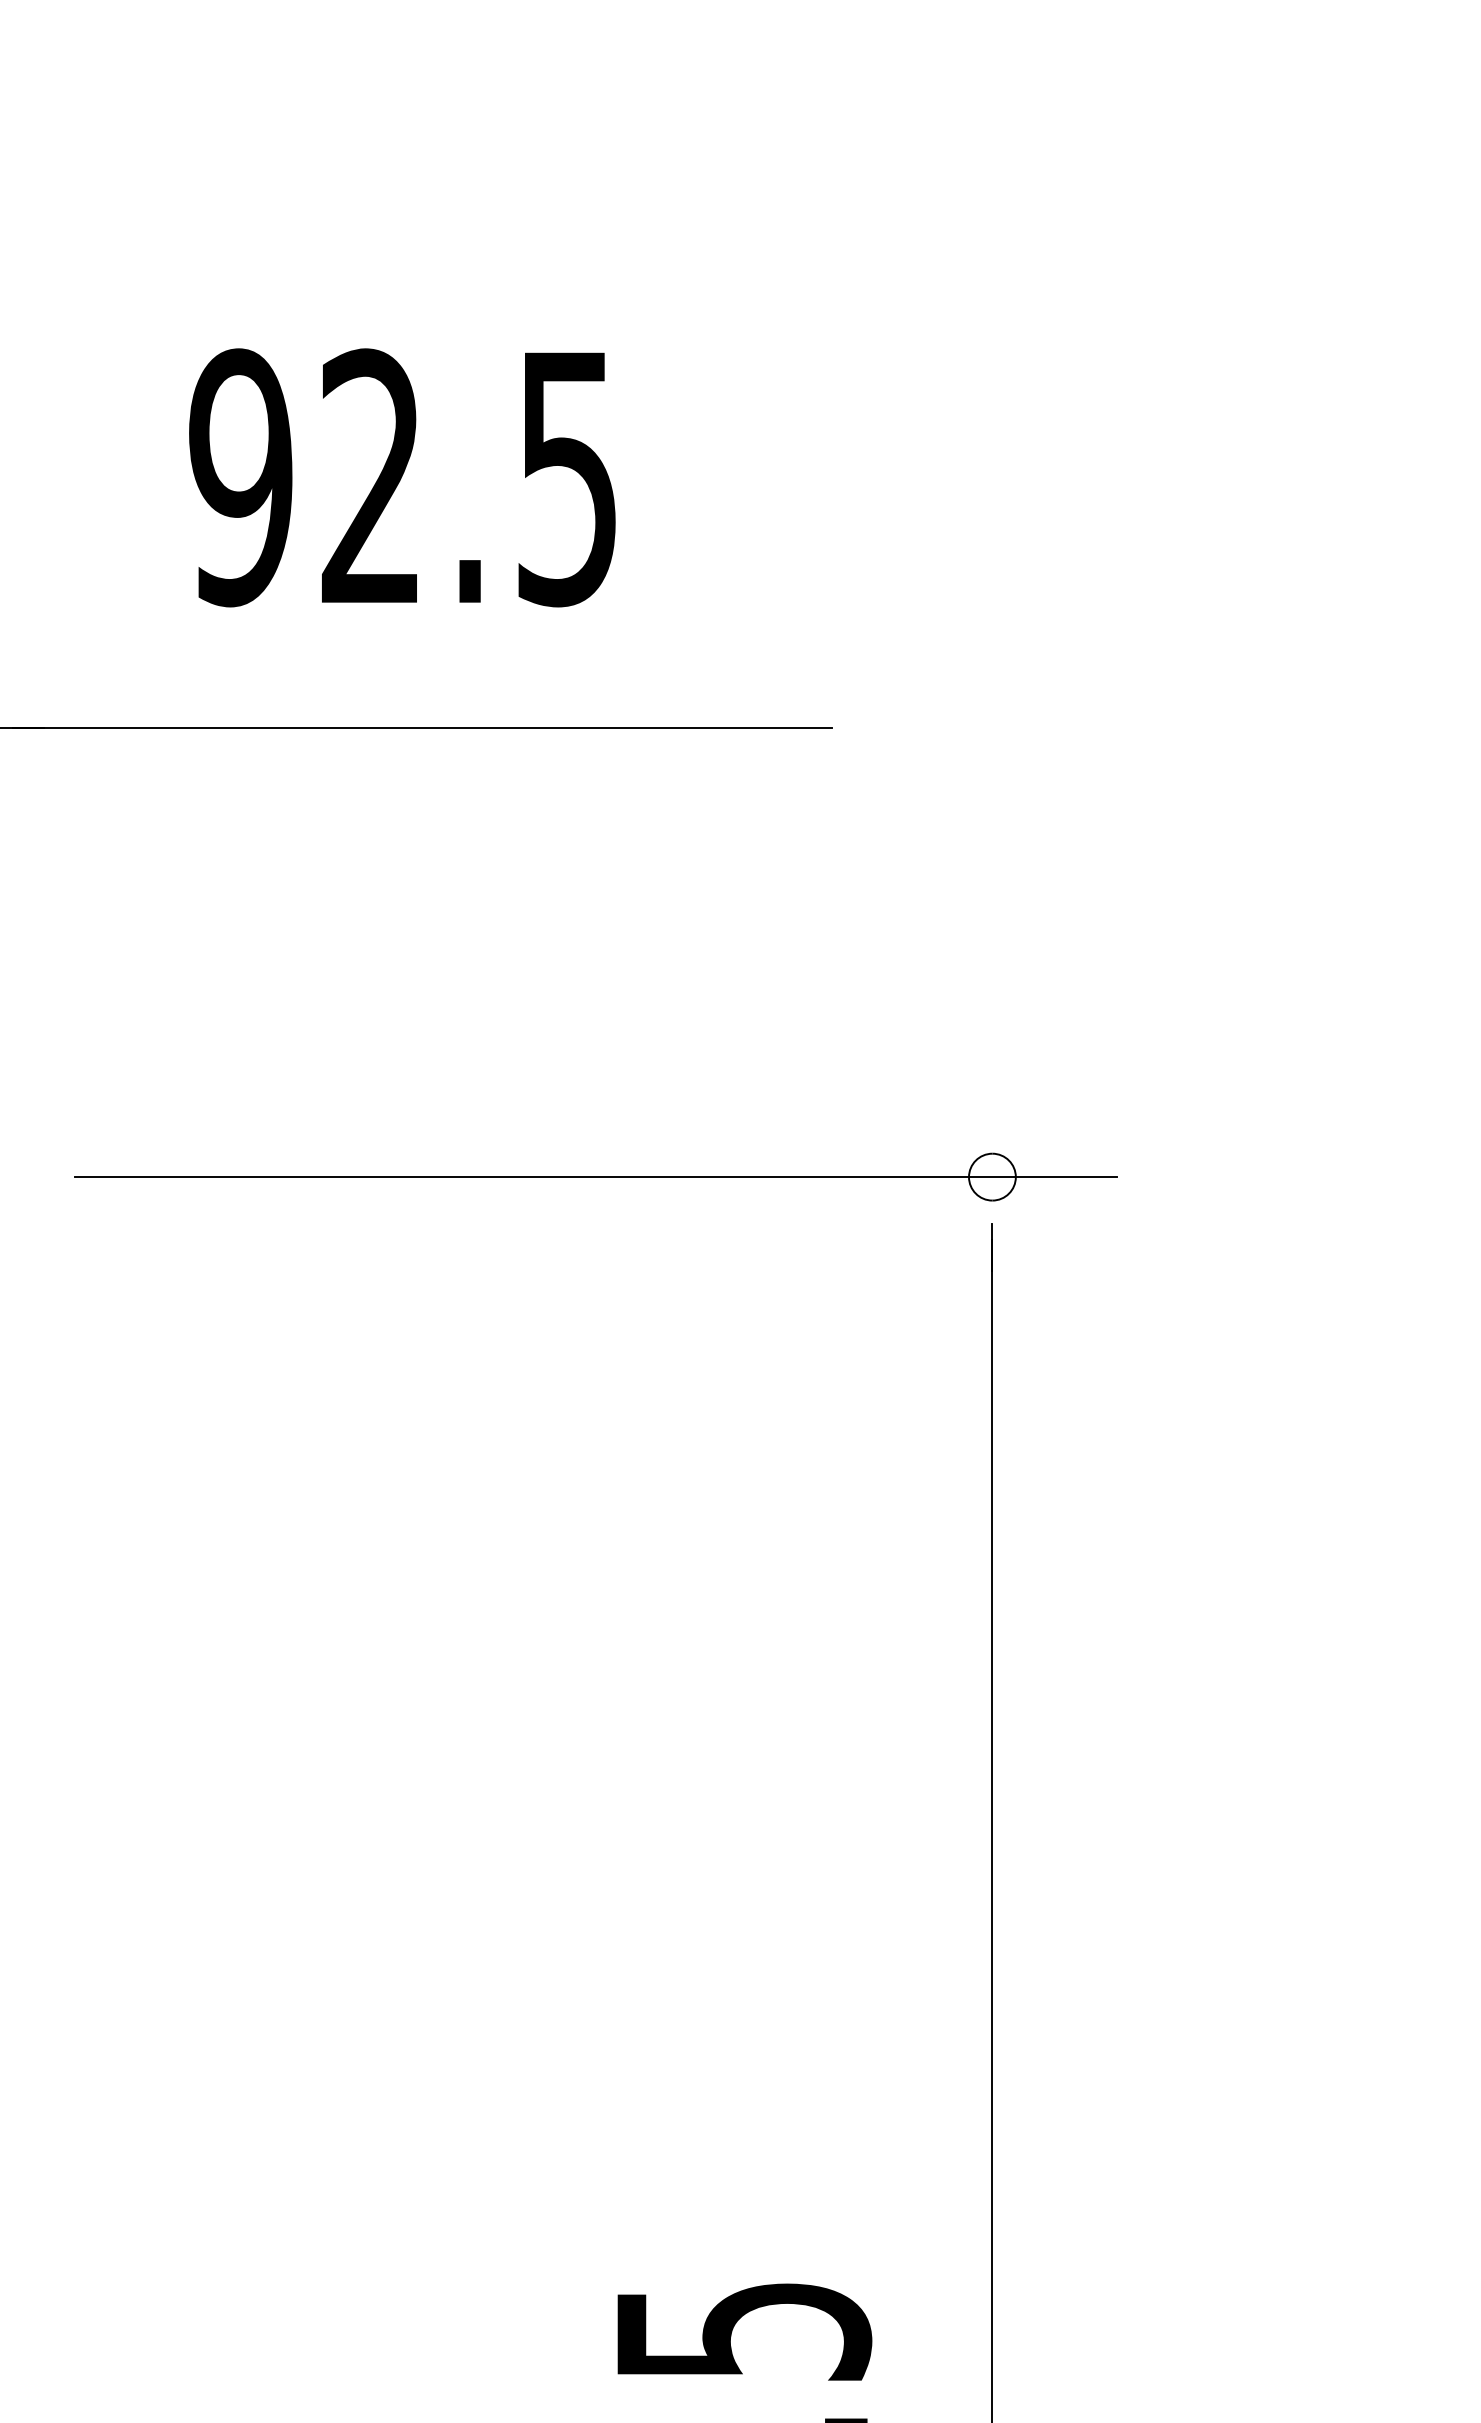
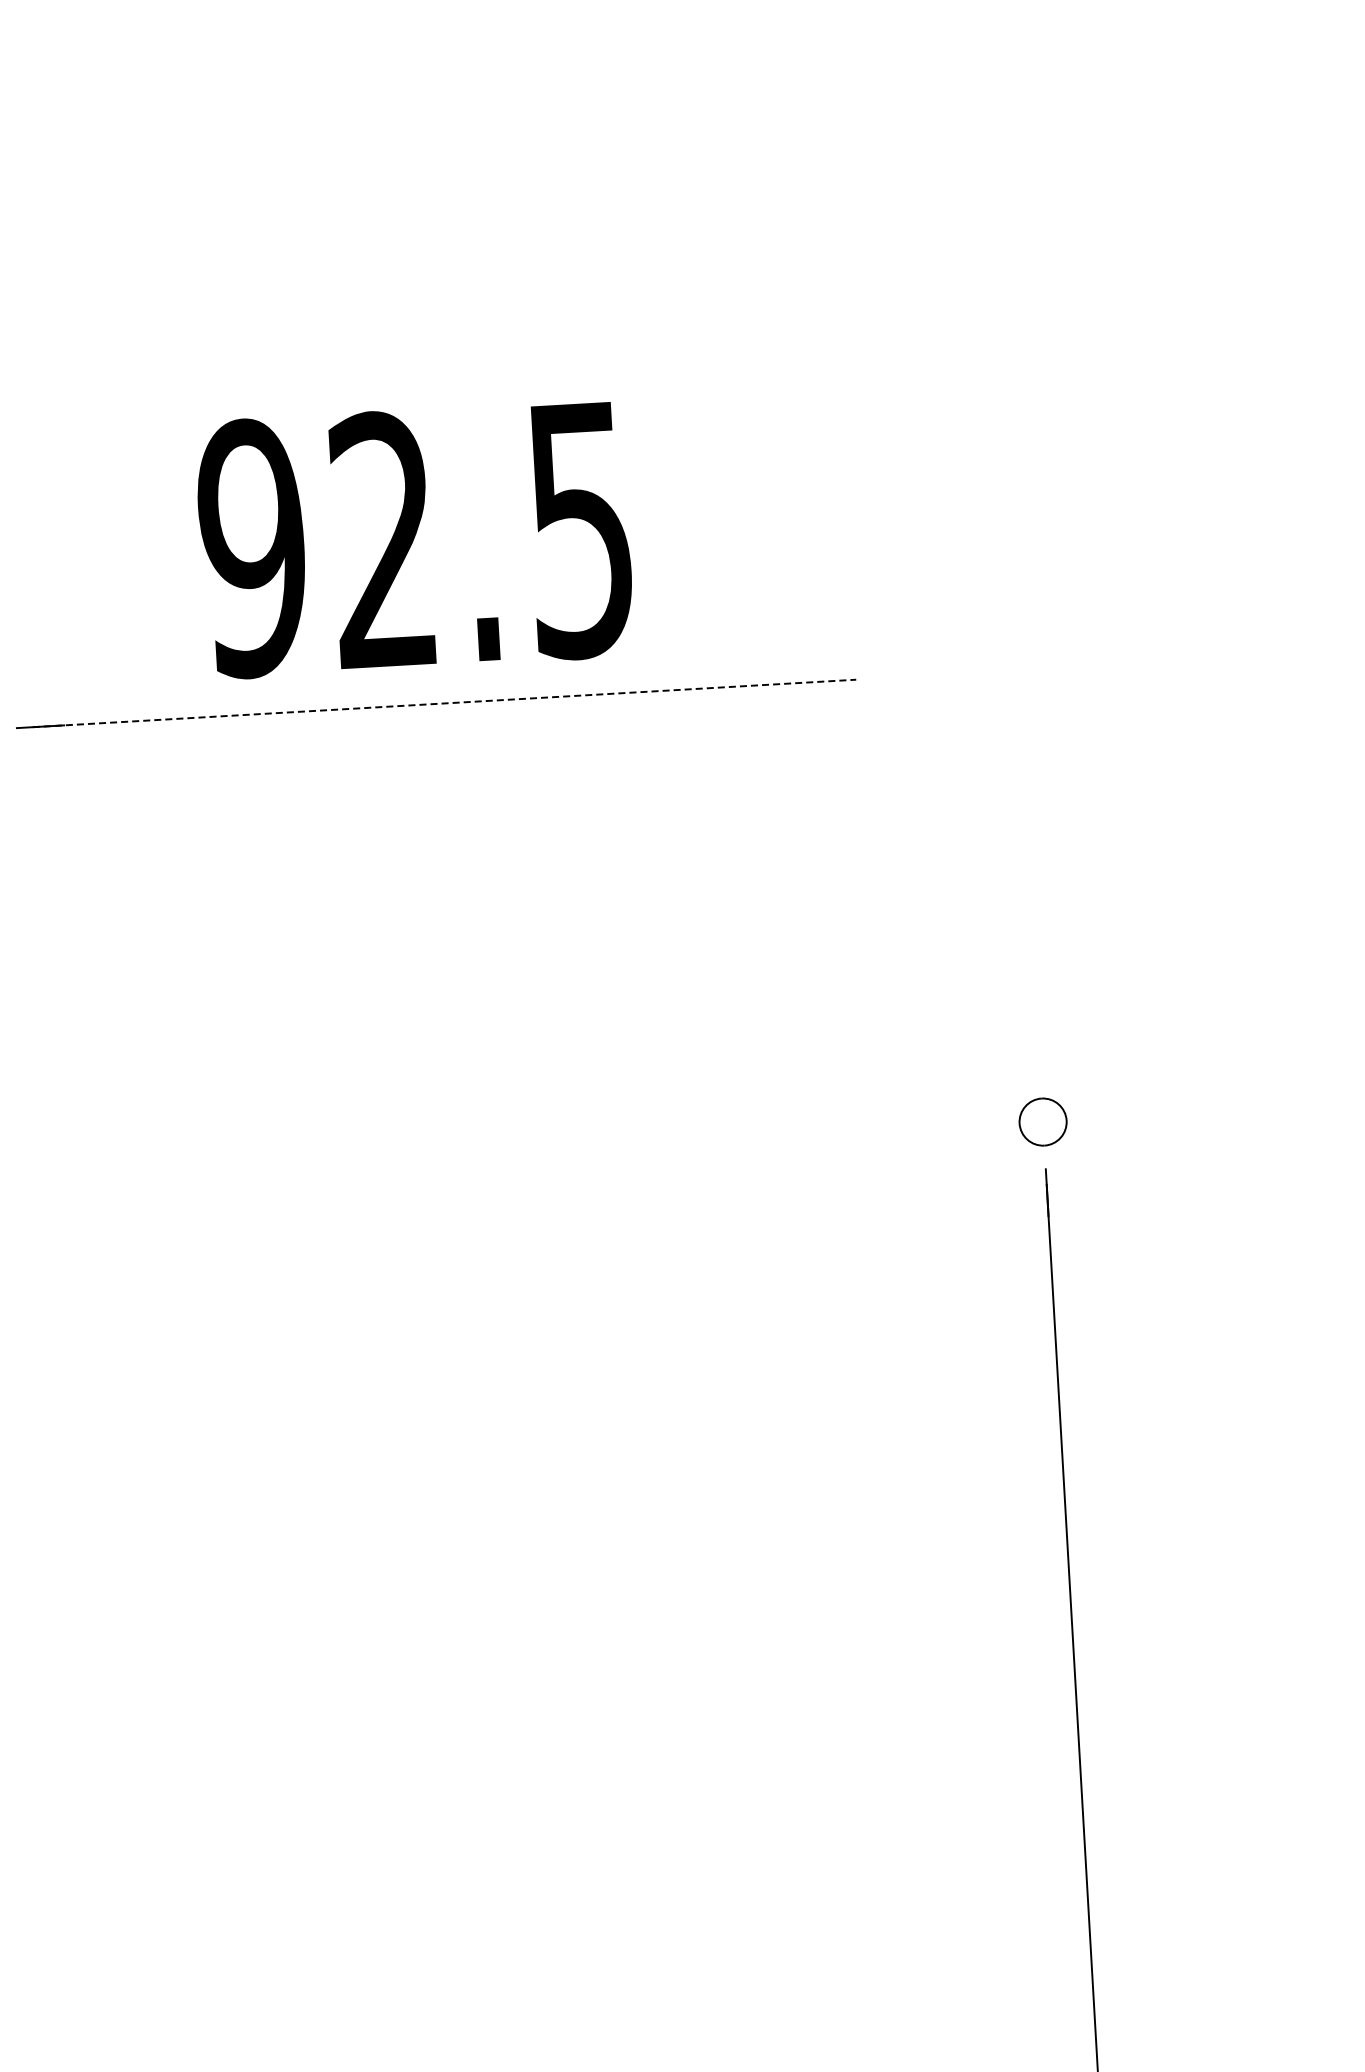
text: (402, 477) -> (414, 538), moved
line: (422, 727) -> (444, 703), solid -> dashed
line: (595, 1177) -> (644, 1145), removed

